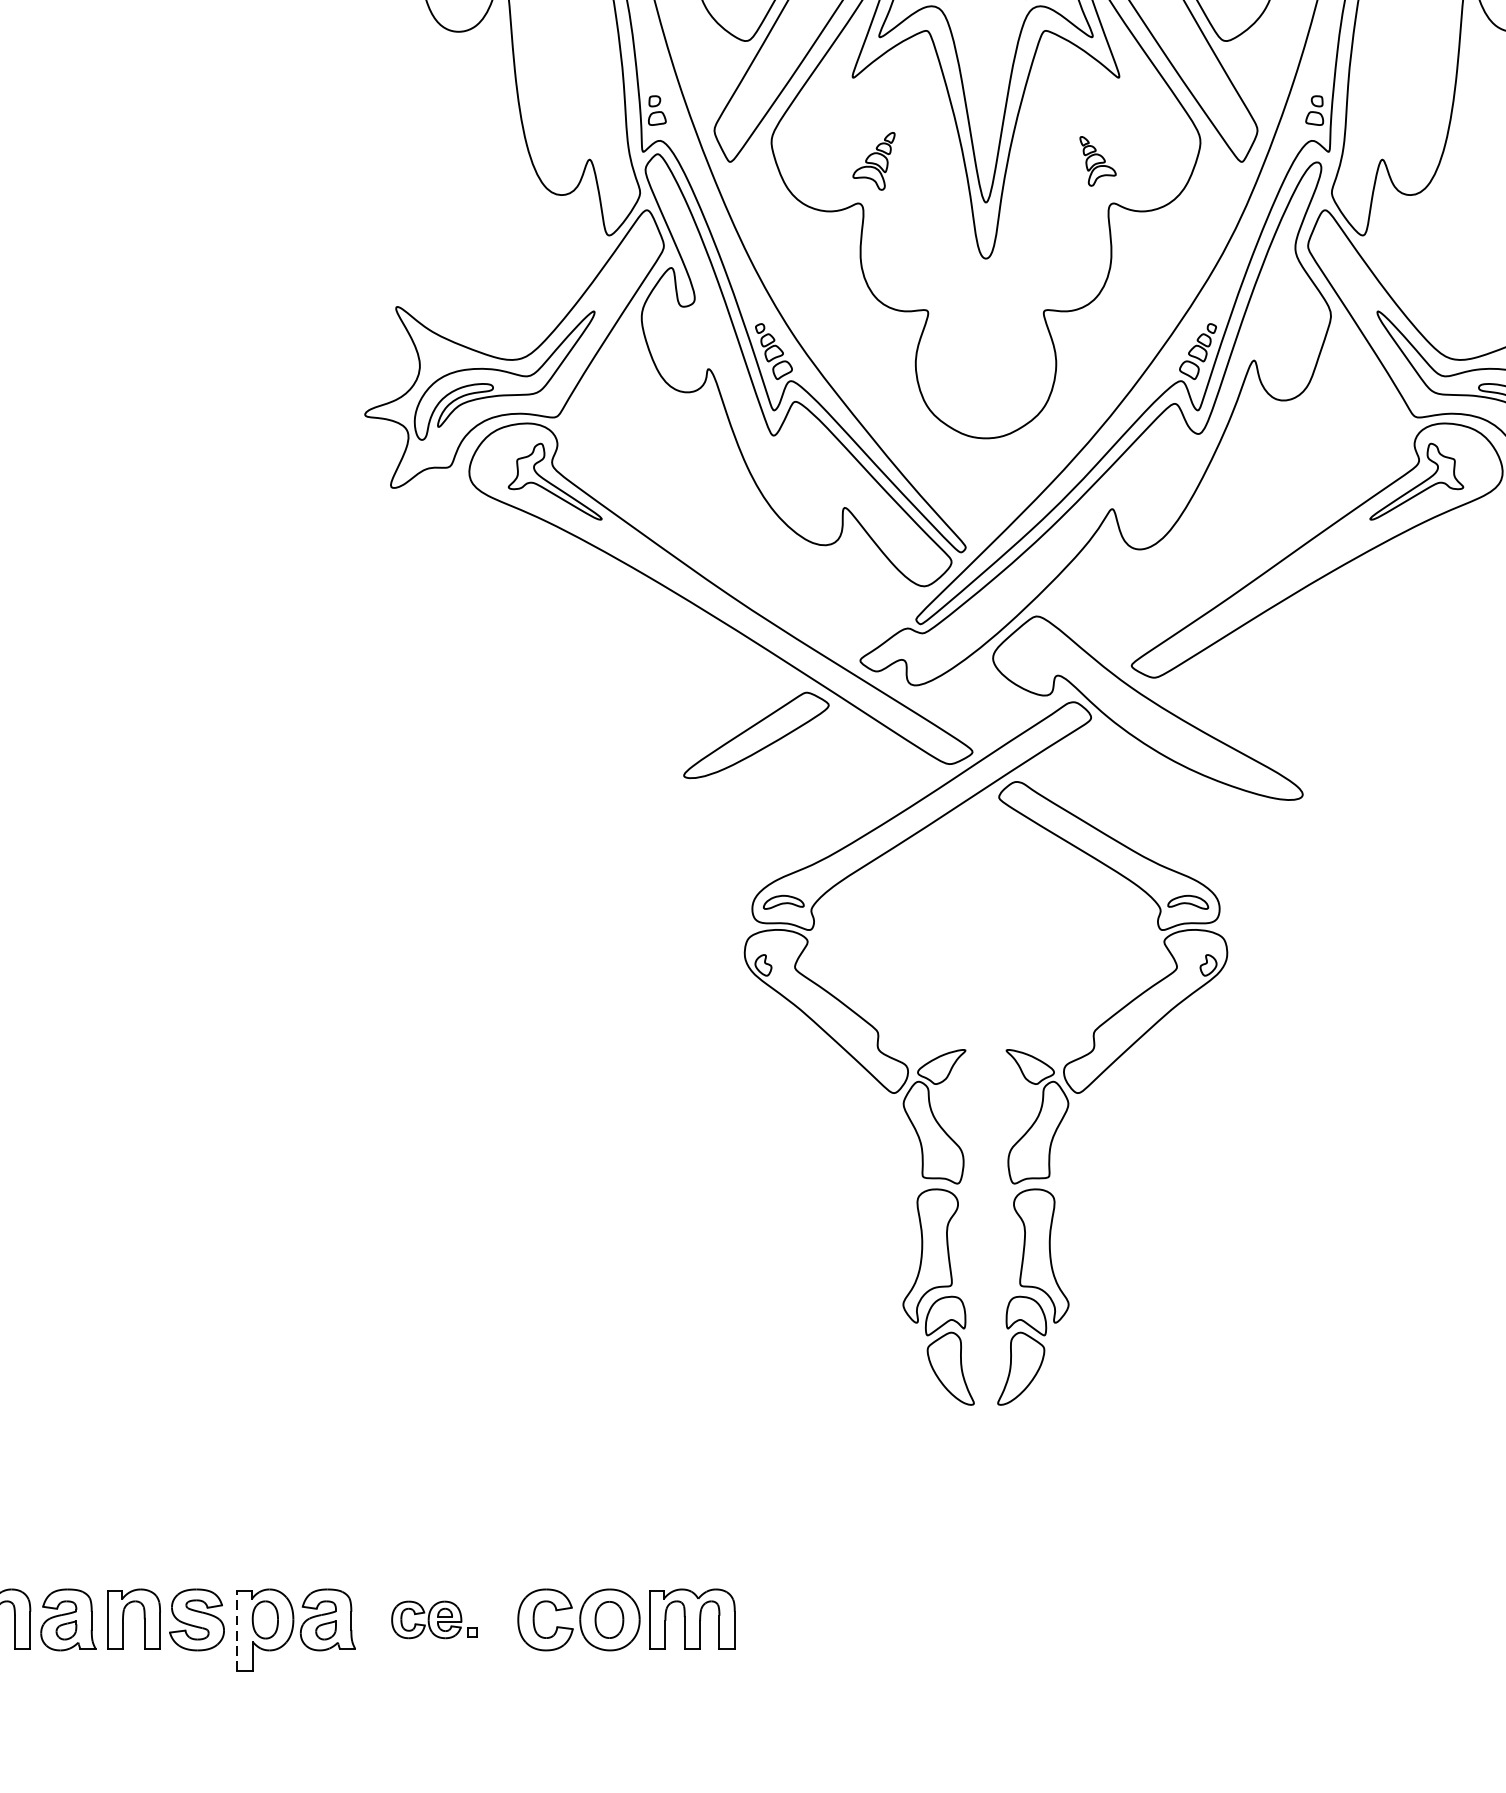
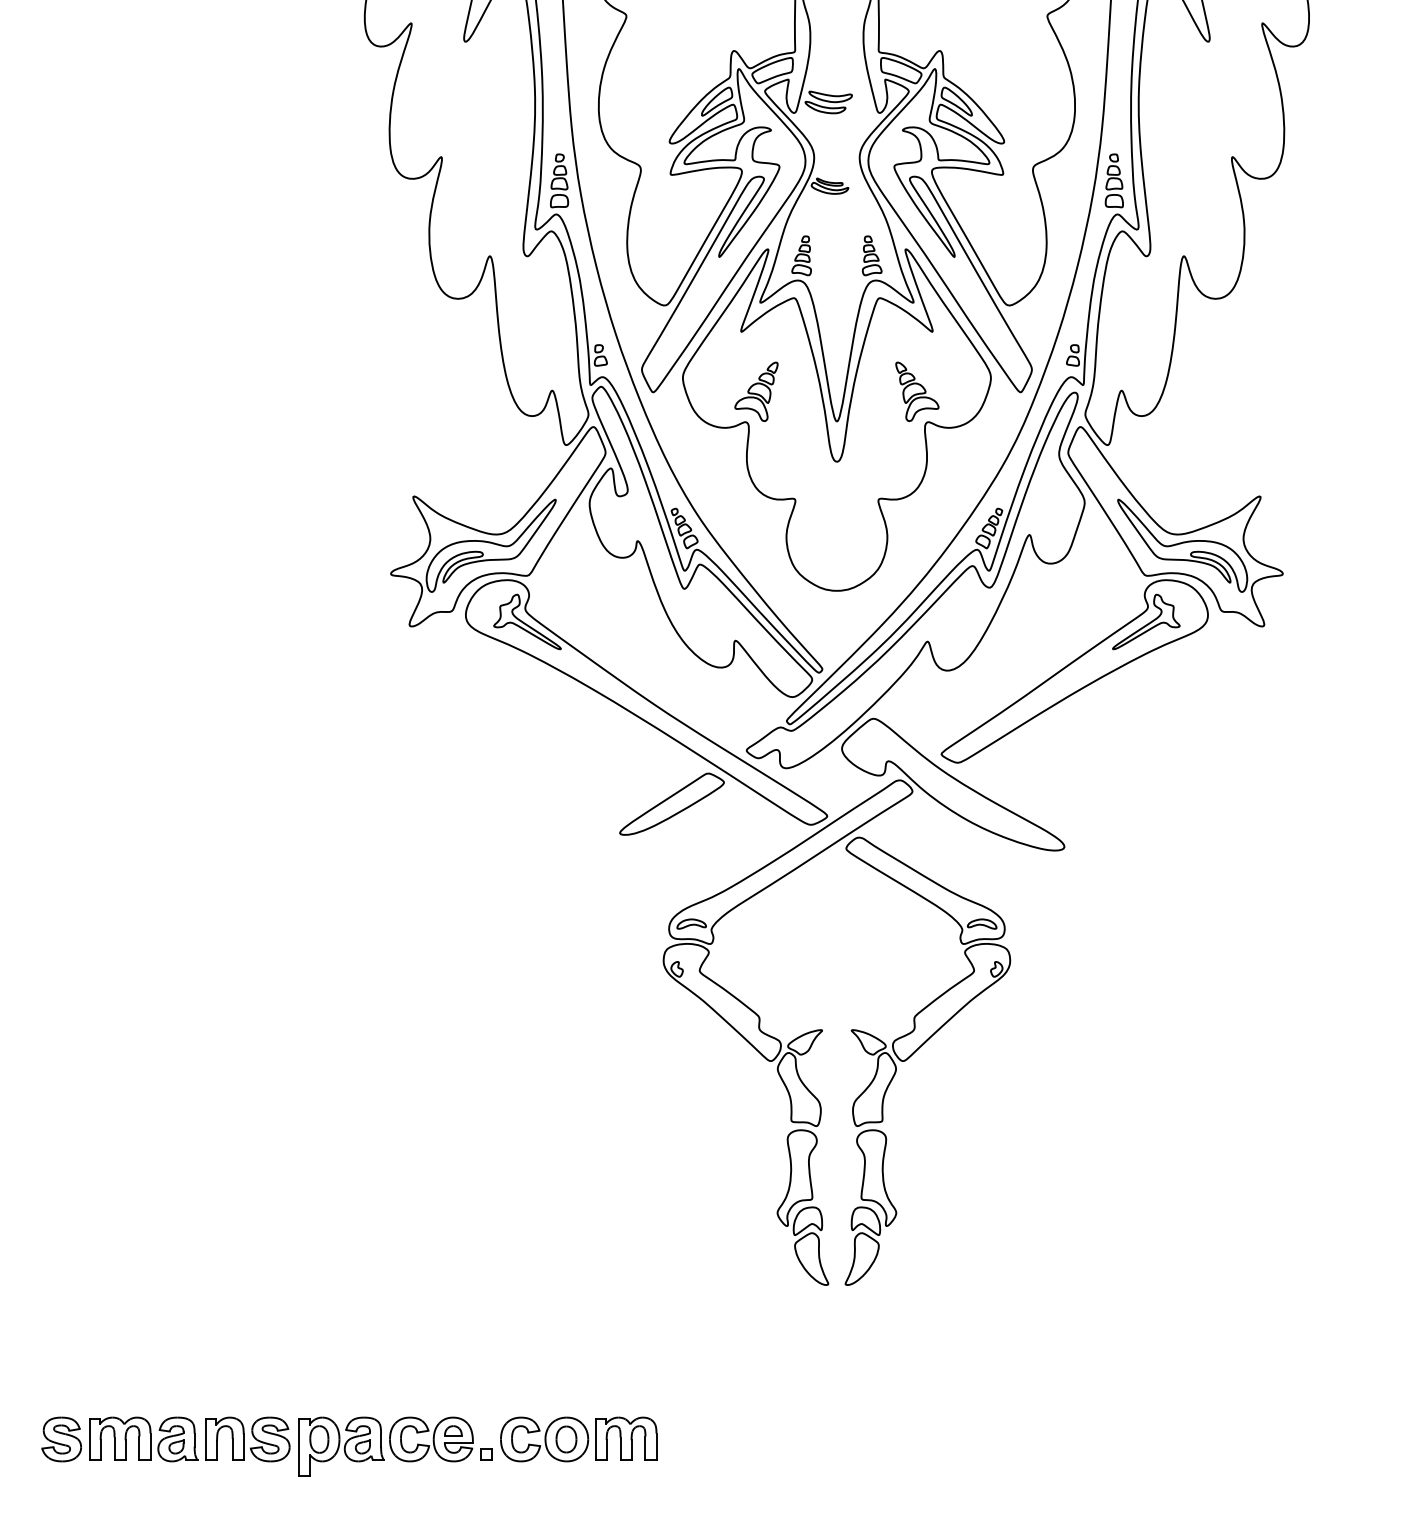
part: (874, 160) -> (756, 391), size x1.43
part: (1098, 160) -> (917, 391), size x1.67
part: (434, 1619) -> (440, 1439), size x1.67
line: (237, 1631) -> (299, 1447), dashed -> solid

